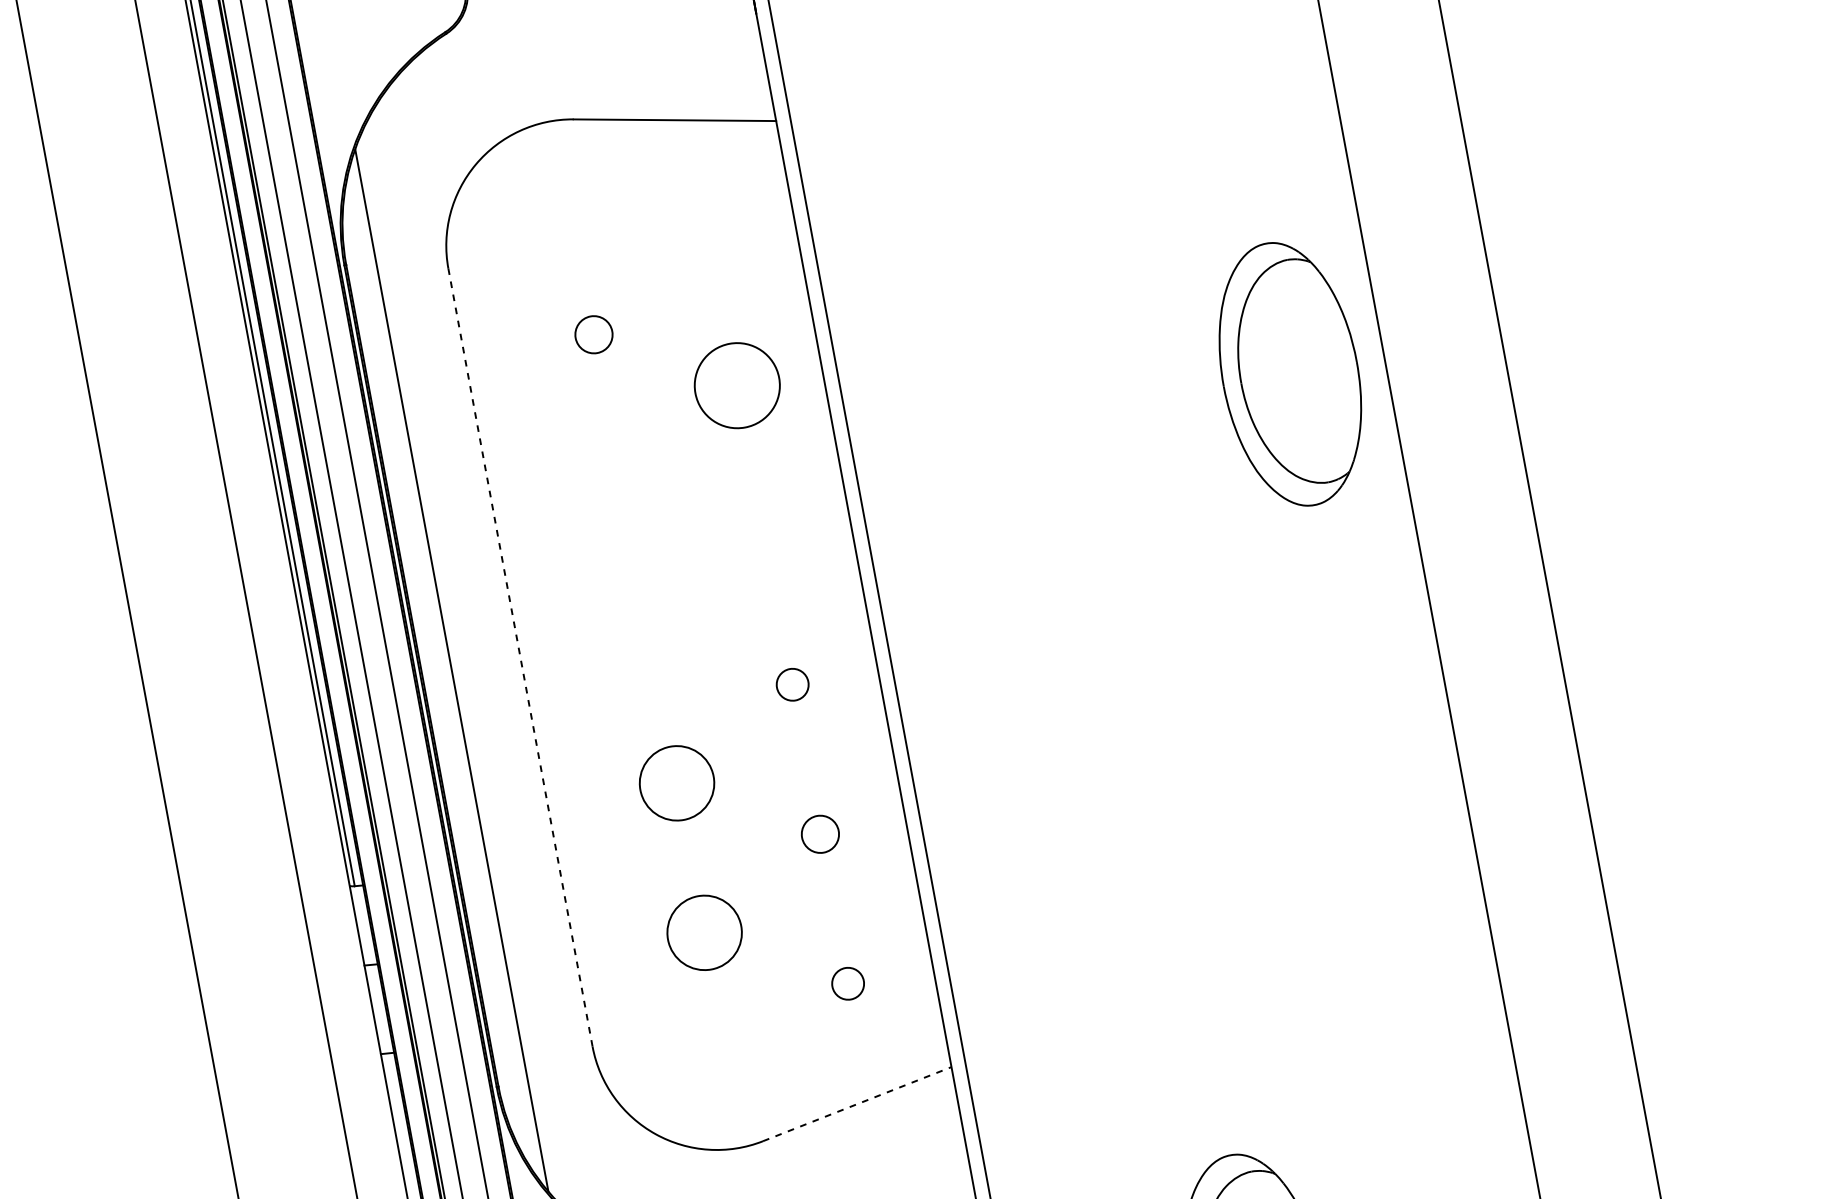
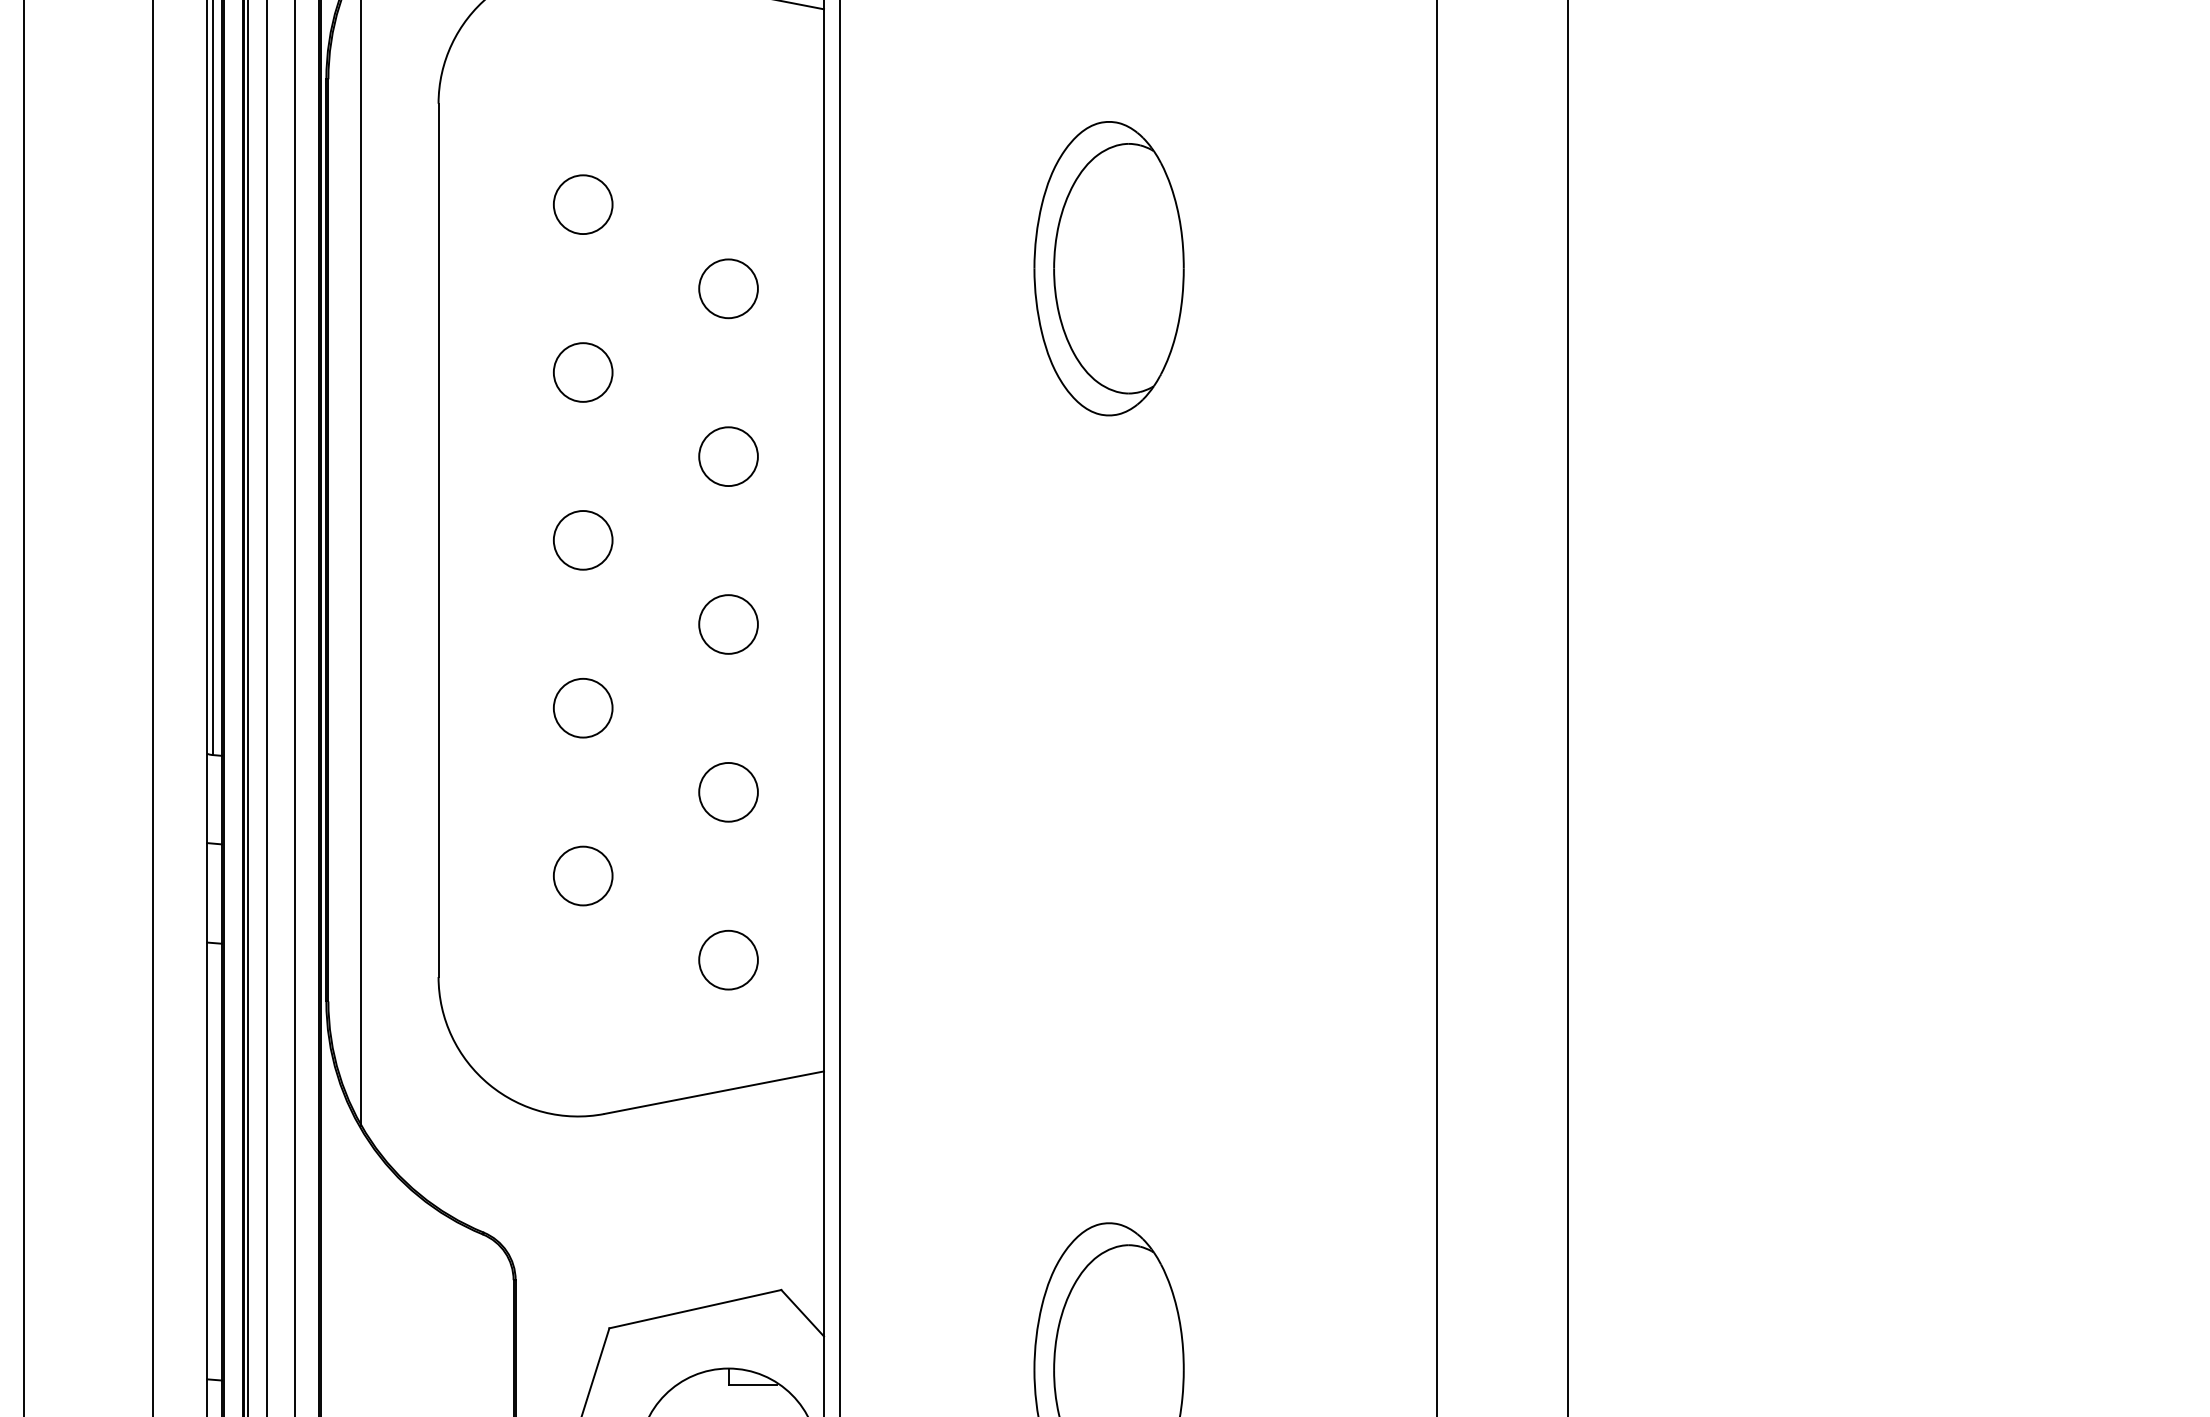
circle: (594, 334) -> (583, 204), size x1.43
part: (1289, 374) -> (1108, 268), moved
circle: (737, 385) -> (728, 288), size x0.62
circle: (621, 484) -> (583, 372), added
circle: (764, 535) -> (728, 456), added
circle: (649, 633) -> (583, 540), added
line: (520, 657) -> (438, 540), dashed -> solid
circle: (792, 684) -> (728, 624), size x1.67
circle: (676, 782) -> (582, 707), size x0.71
circle: (820, 834) -> (728, 792), size x1.43
circle: (704, 932) -> (583, 875), size x0.71
circle: (847, 983) -> (728, 959), size x1.67
line: (857, 1103) -> (714, 1092), dashed -> solid

